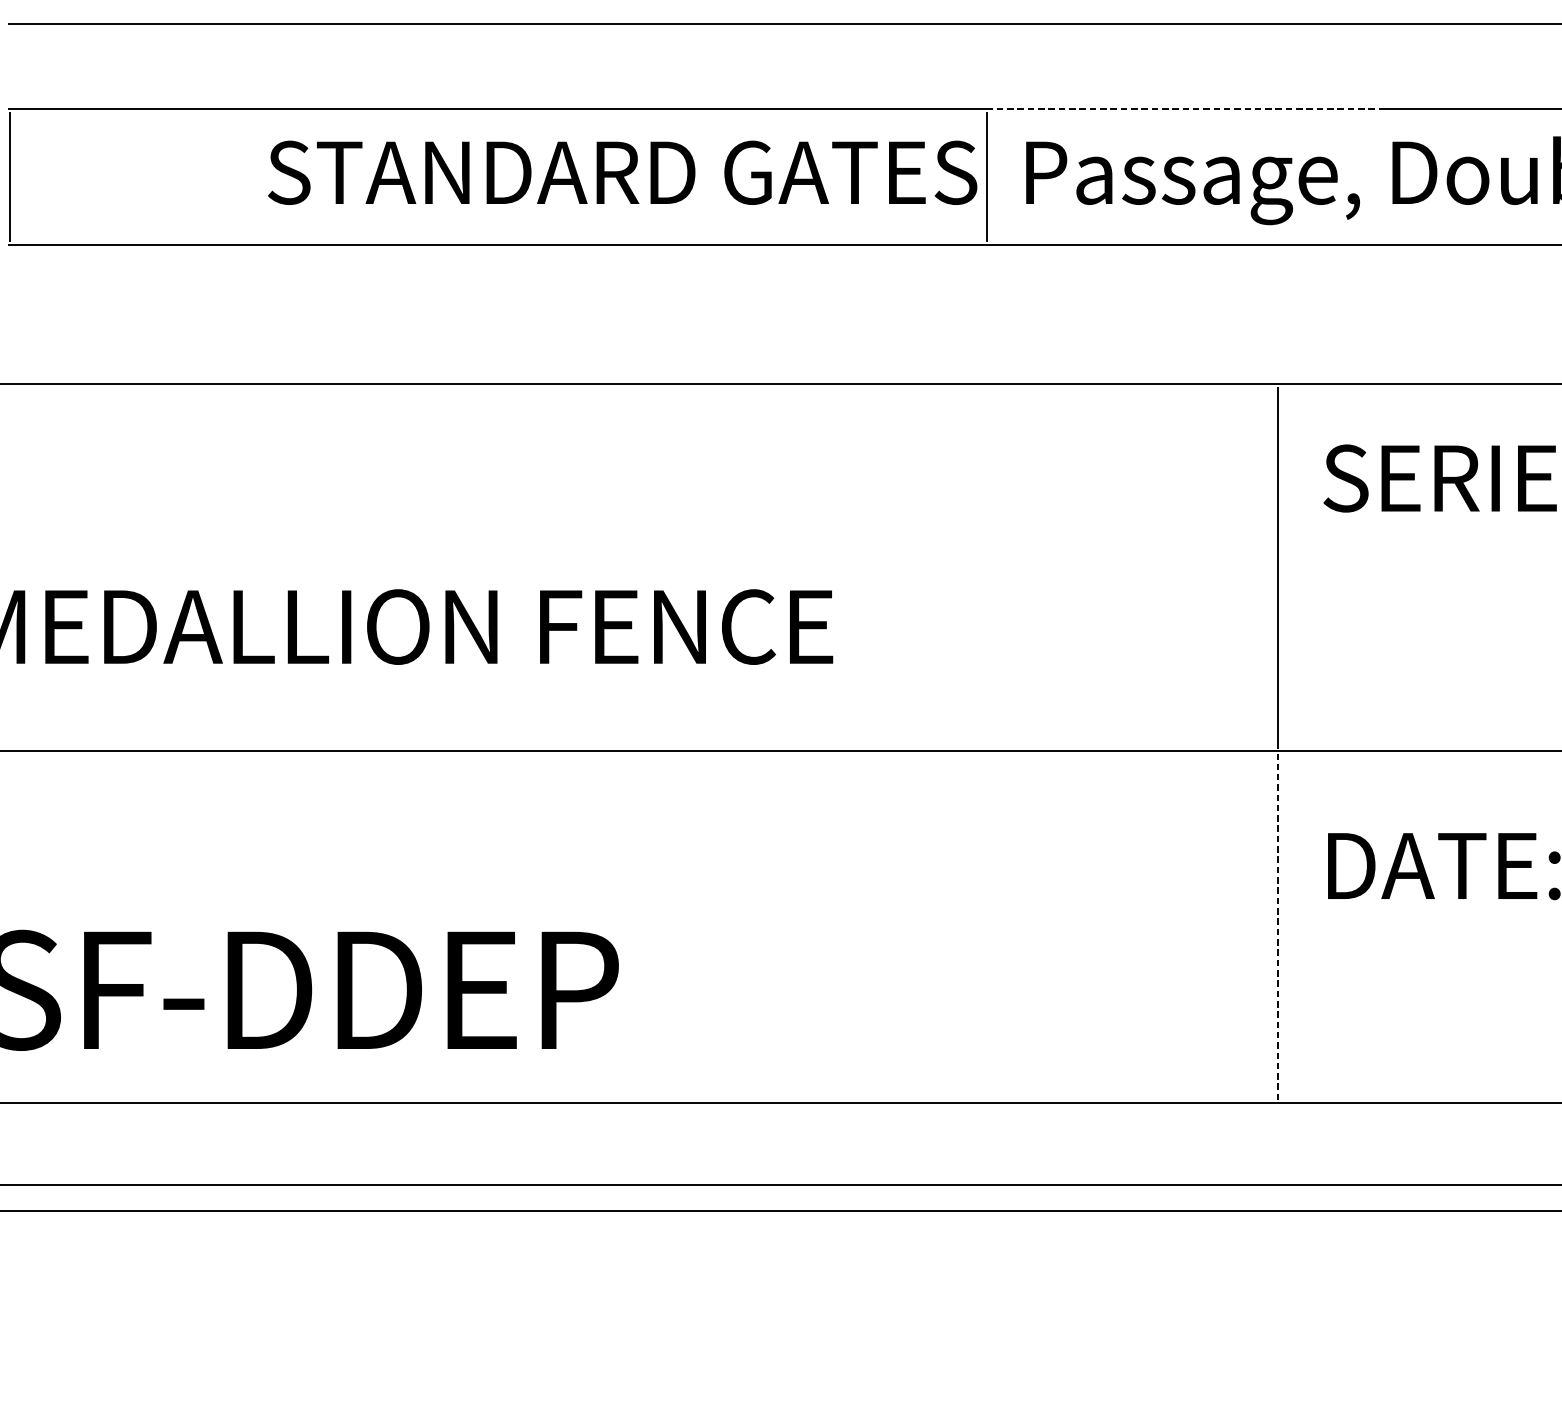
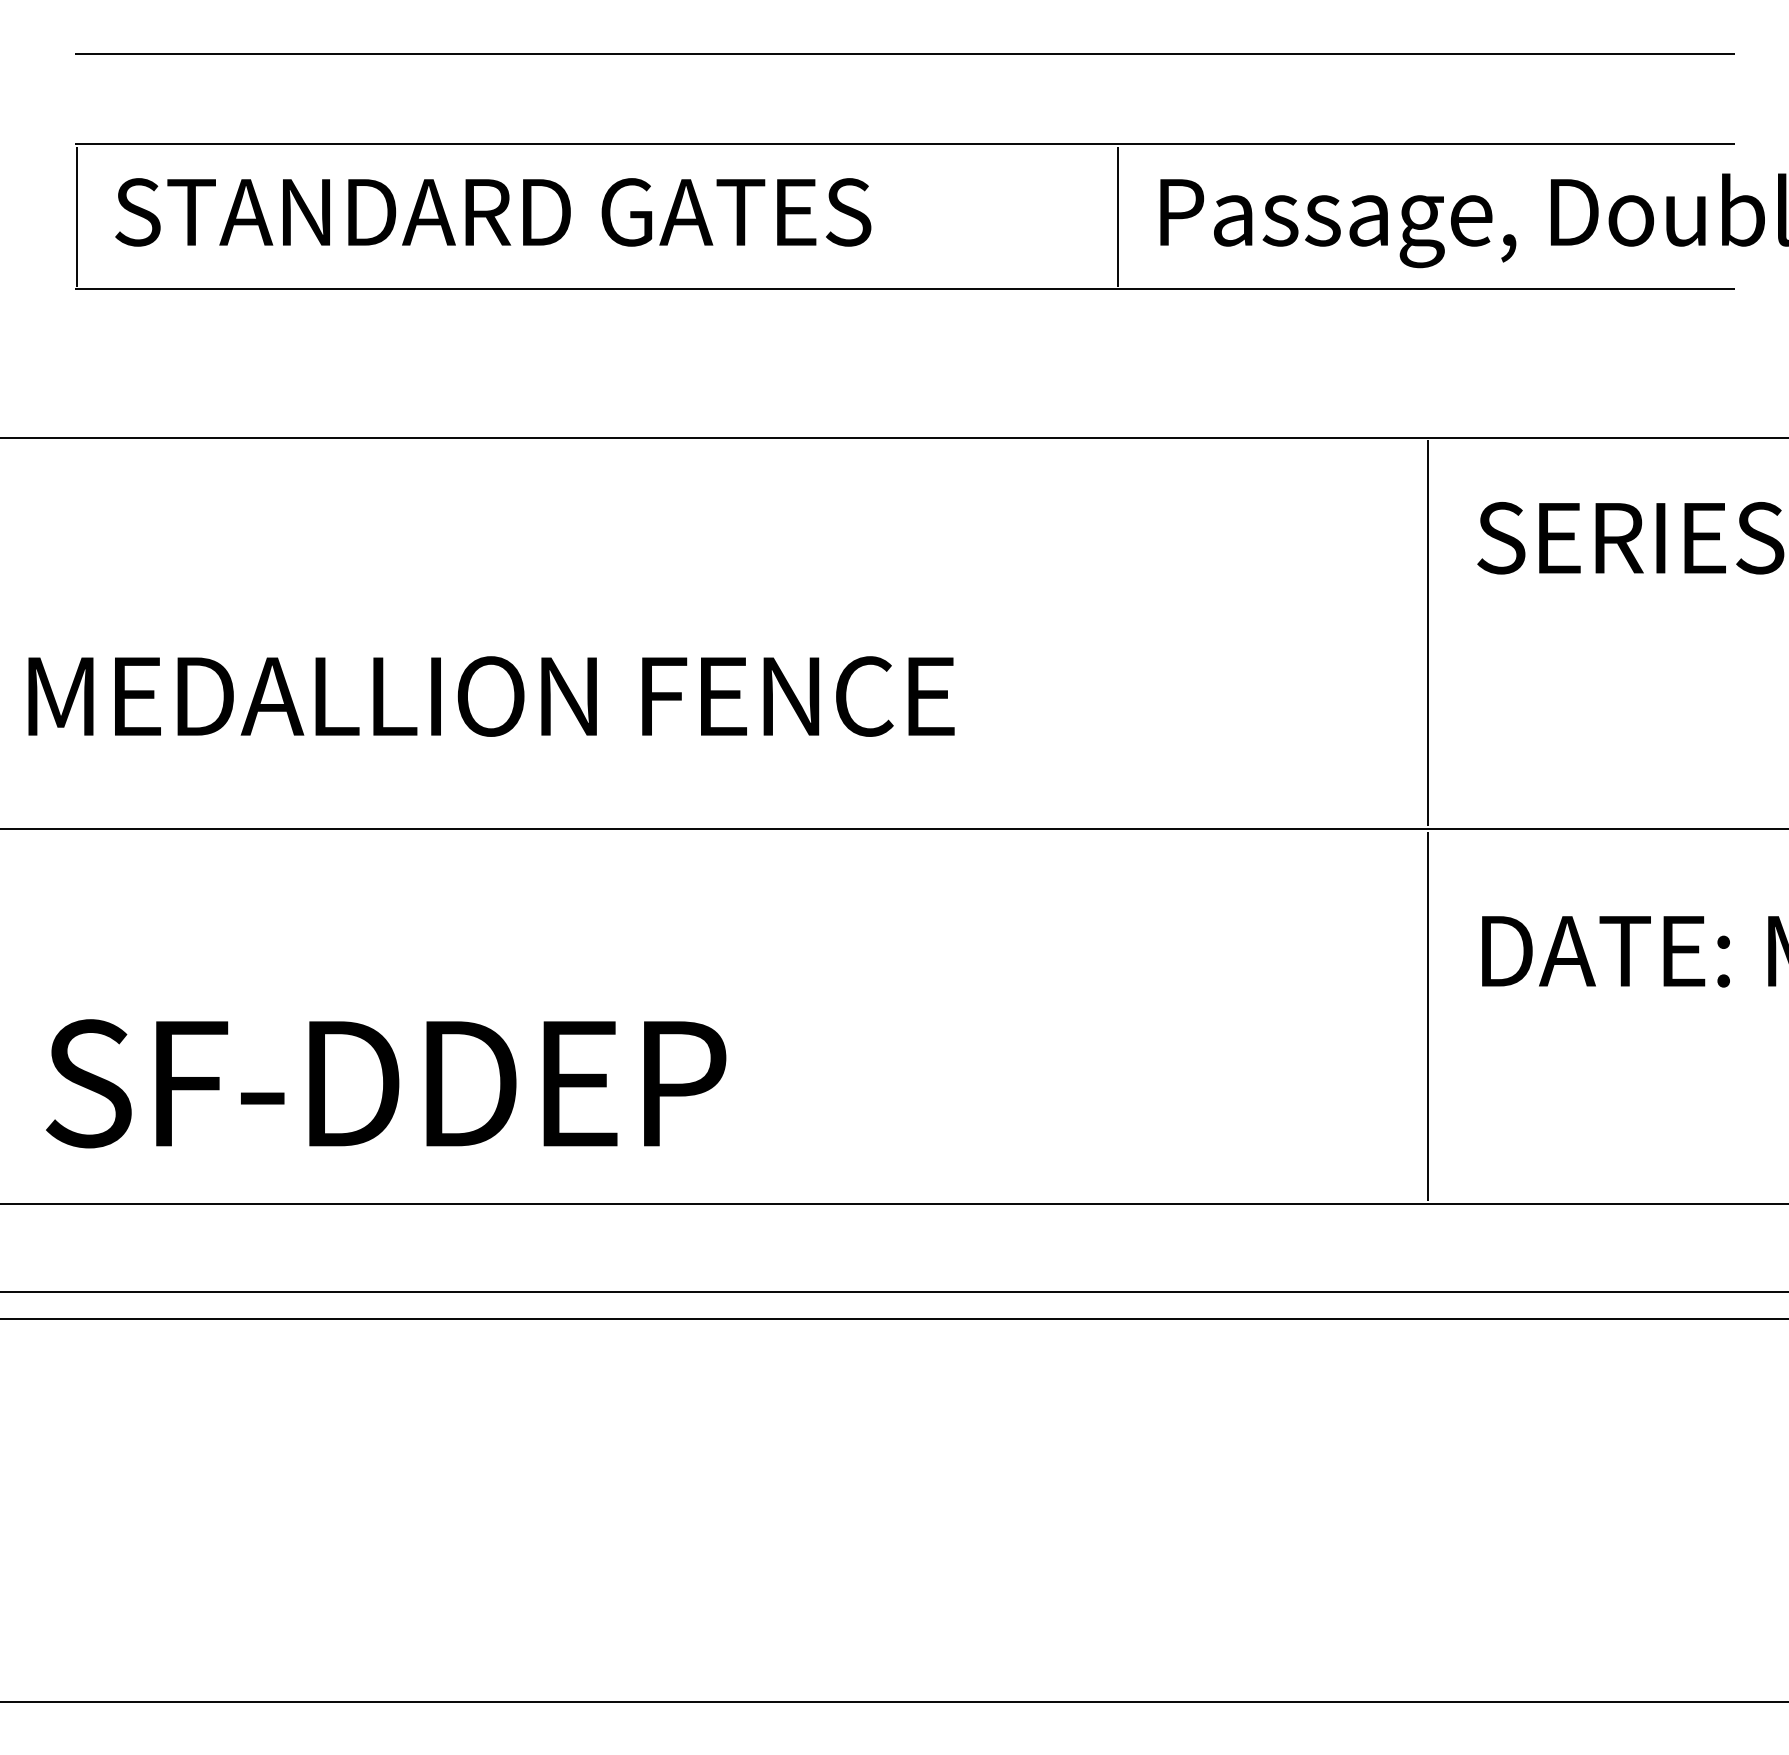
line: (1182, 109) -> (1327, 144), dashed -> solid
text: (622, 172) -> (493, 212), moved
line: (1277, 927) -> (1428, 1016), dashed -> solid

